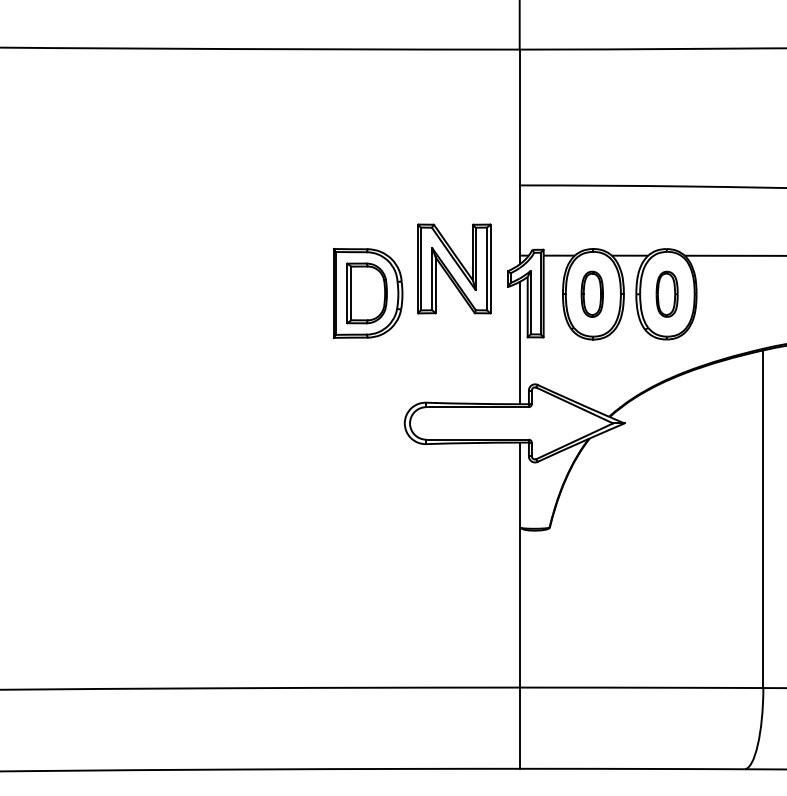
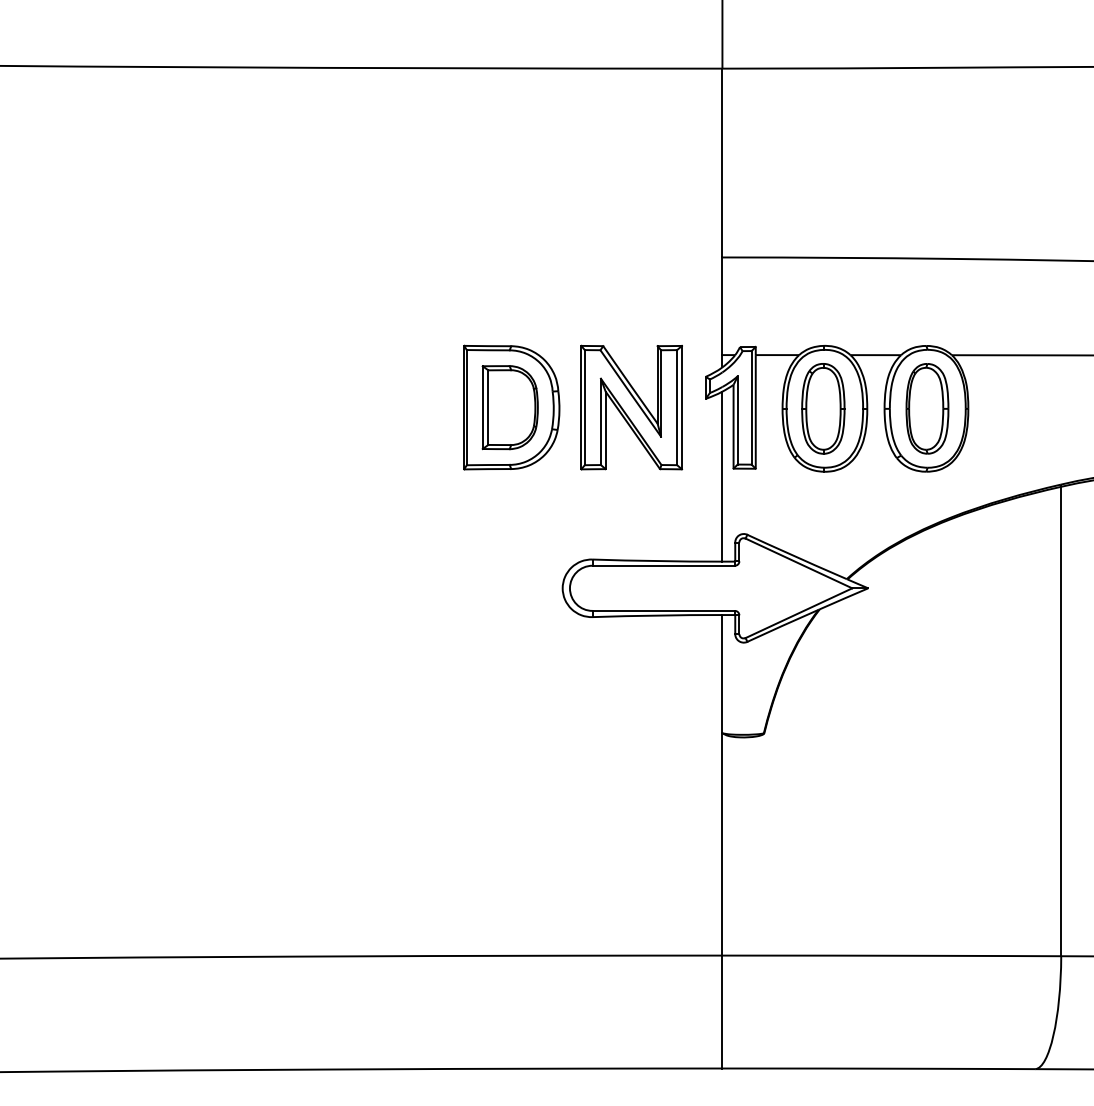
part: (454, 268) -> (631, 407), moved
part: (592, 294) -> (823, 408), size x1.43
part: (667, 294) -> (927, 408), size x1.43

